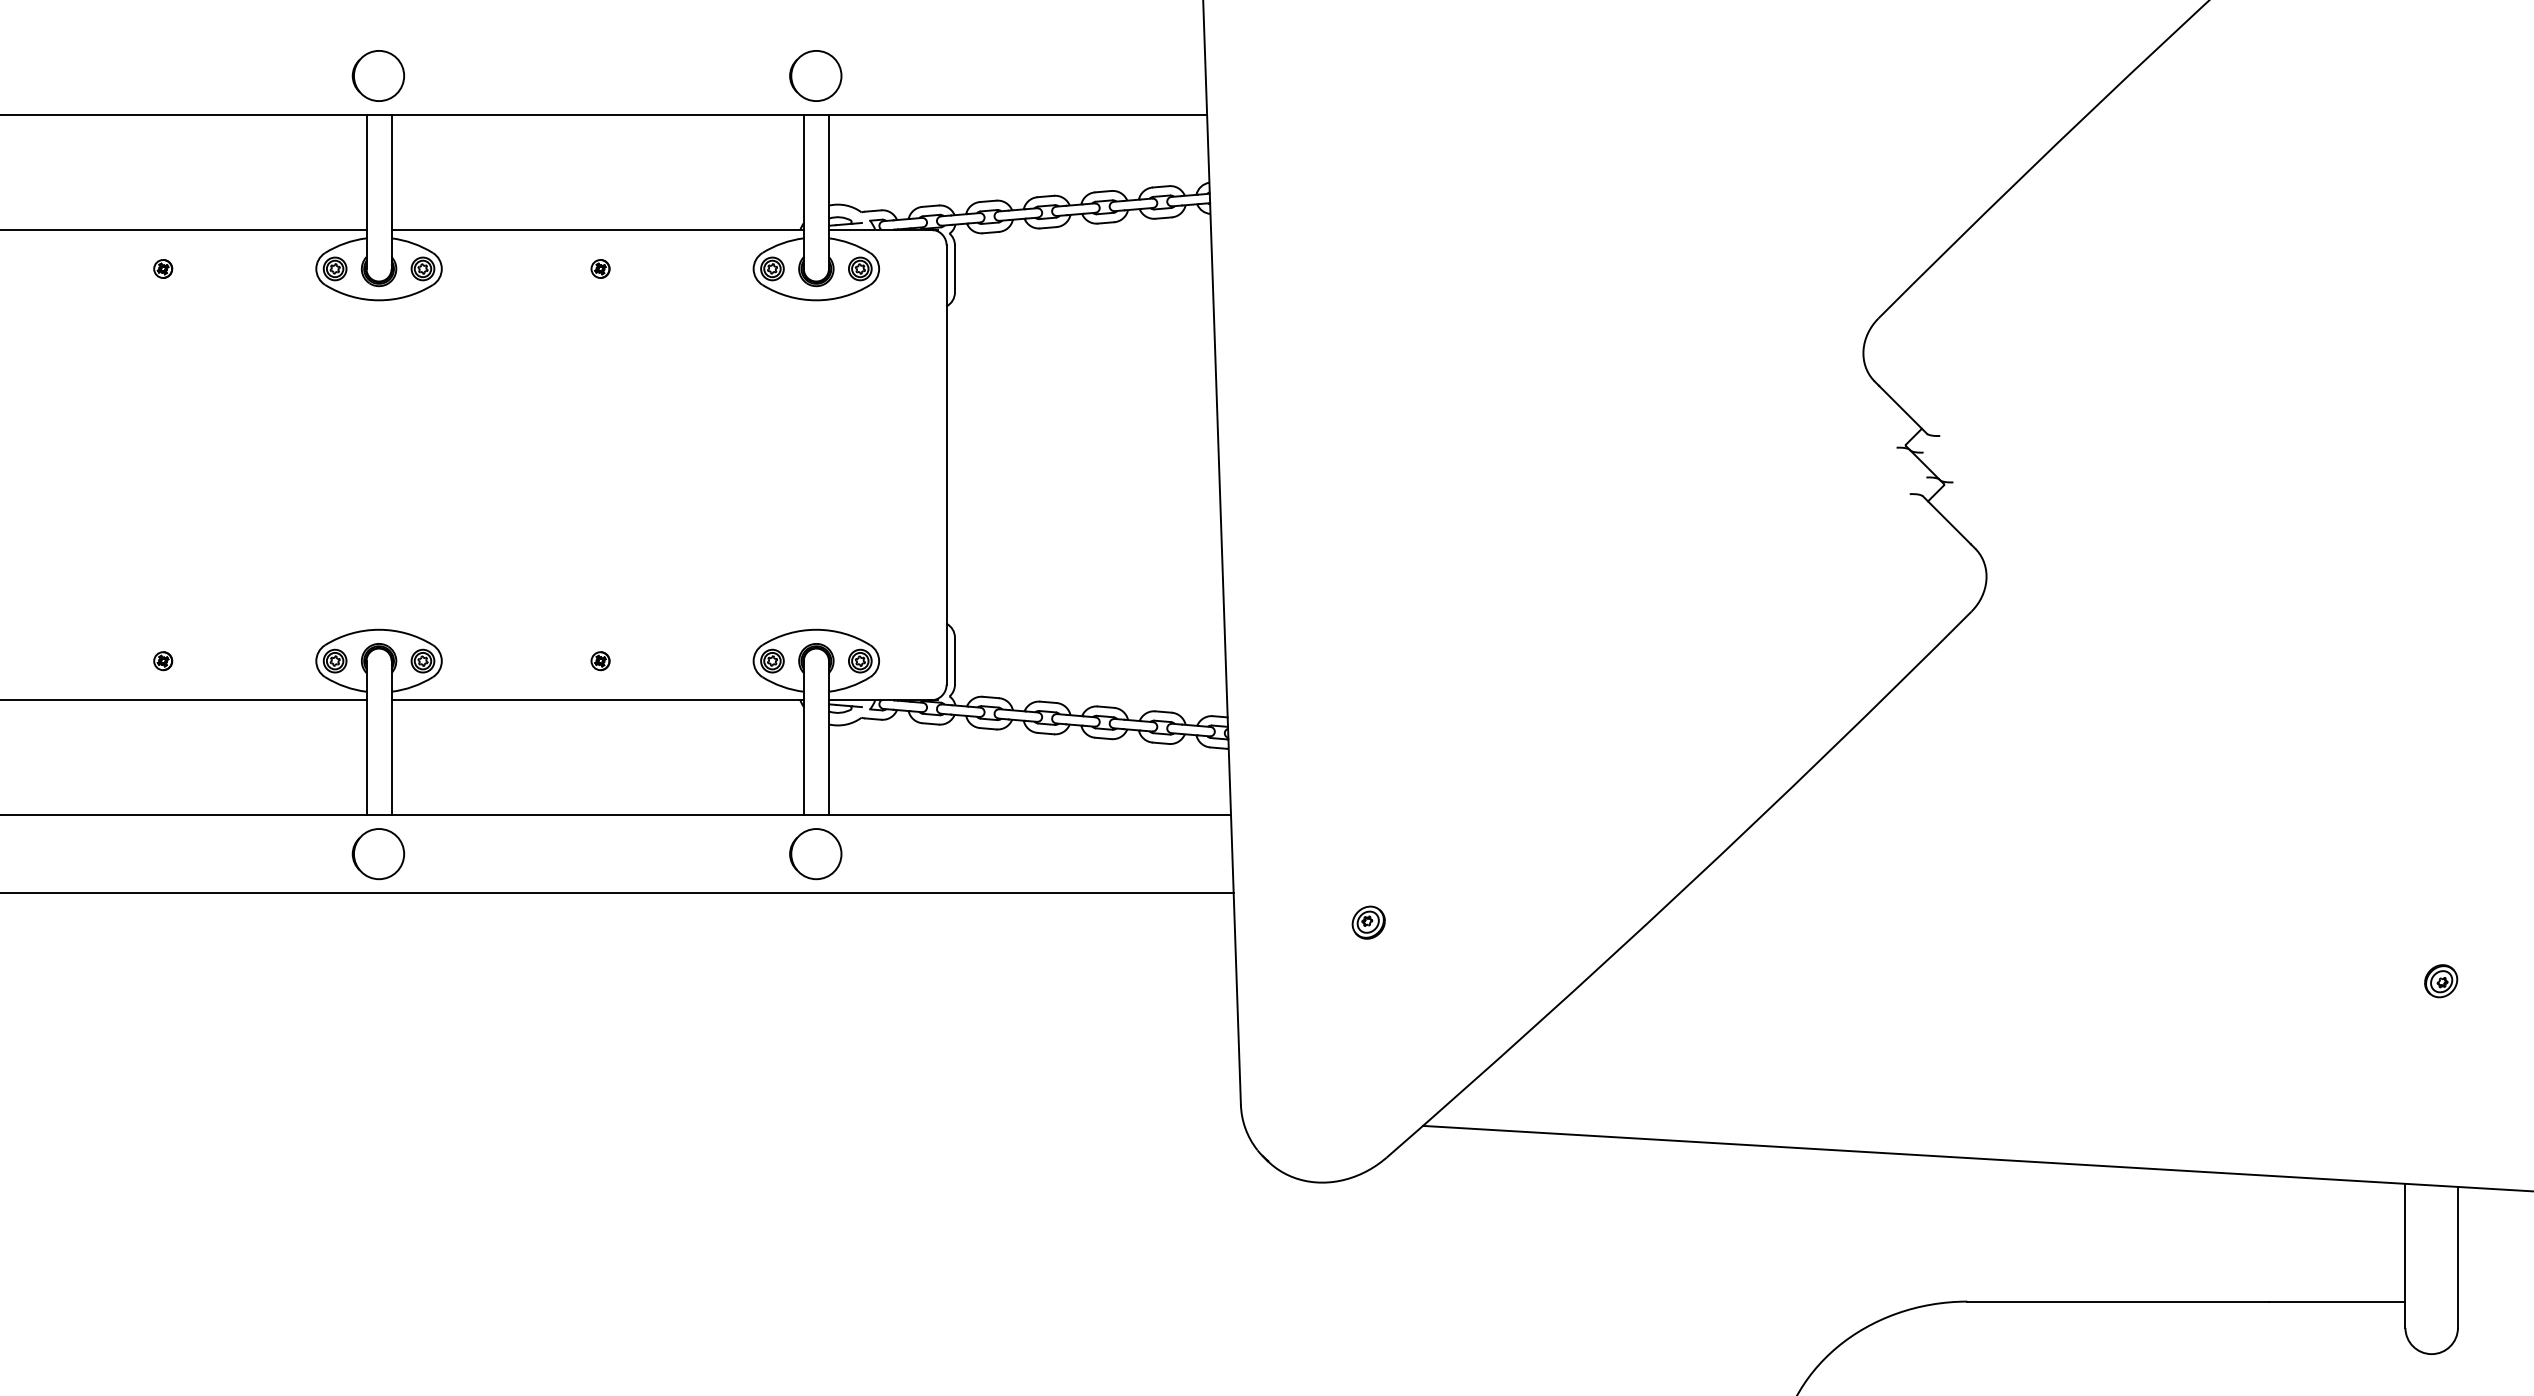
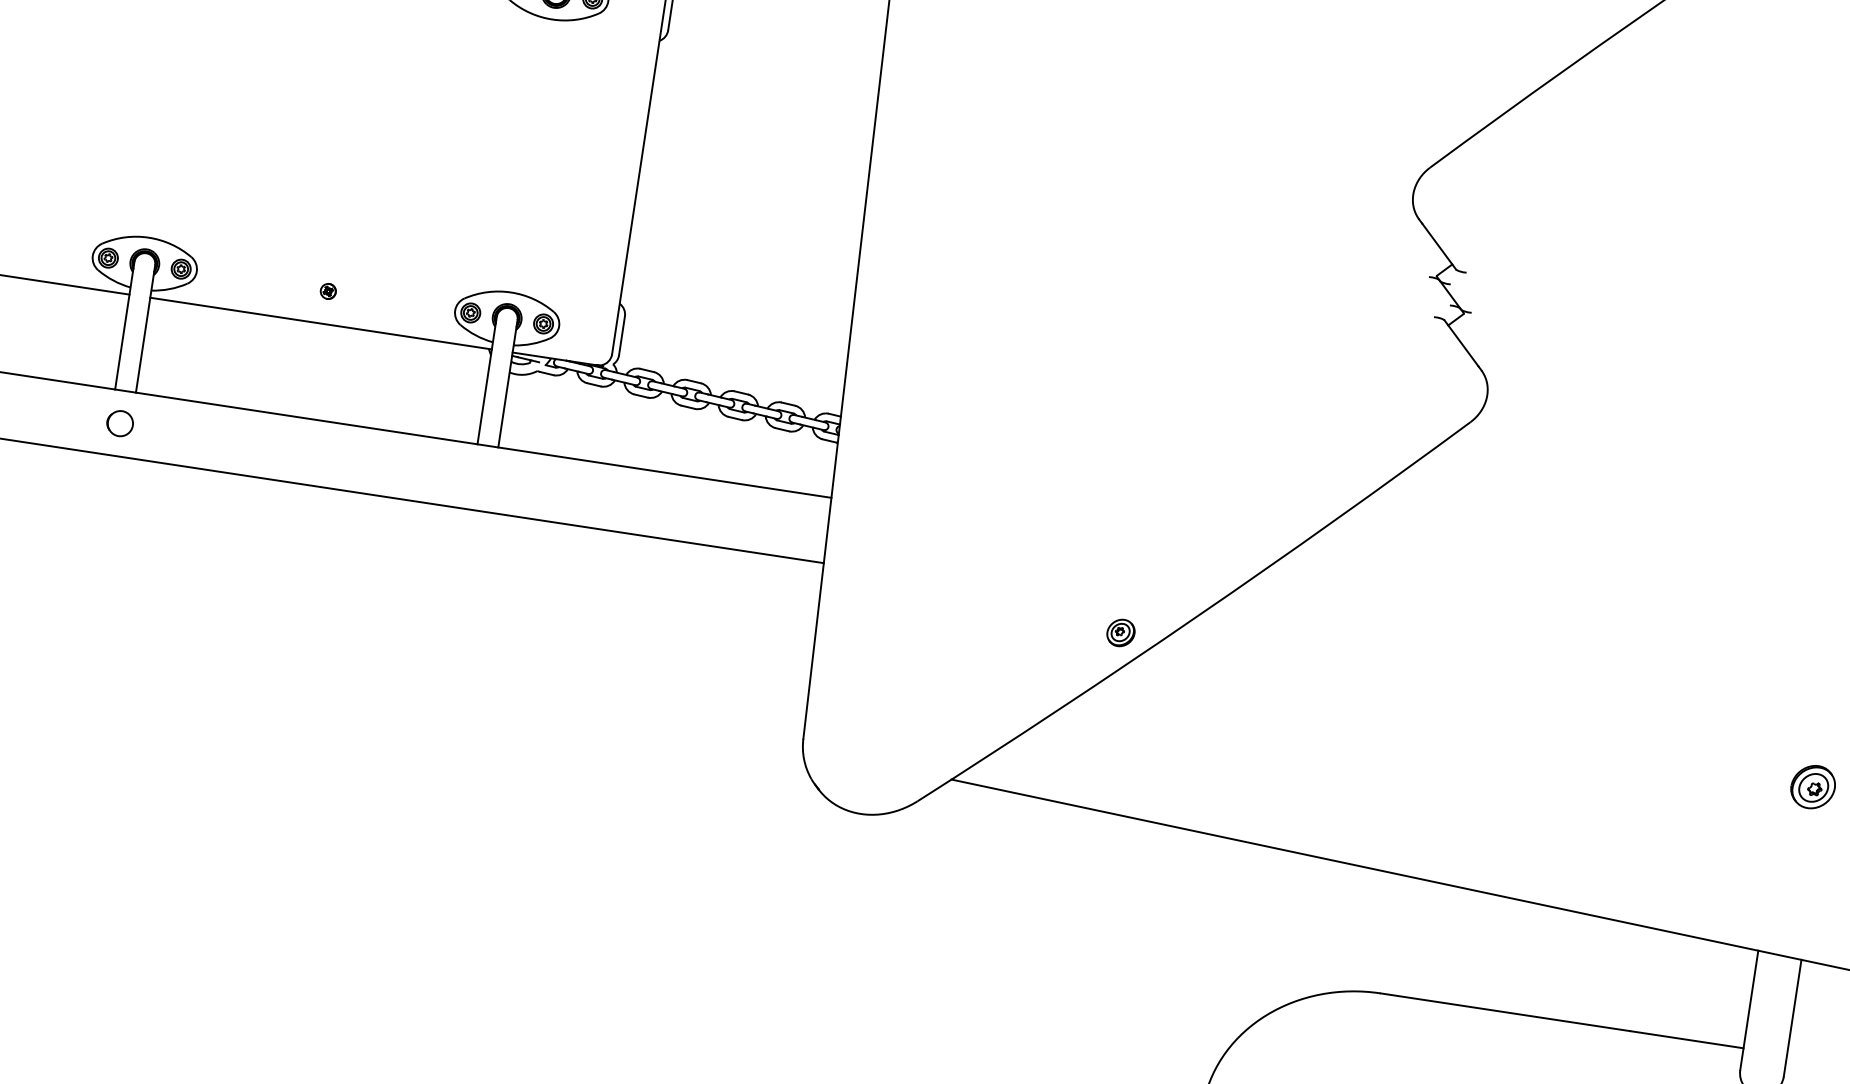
part: (378, 854) -> (120, 423), size x0.6
part: (815, 854) -> (482, 478), removed
part: (1368, 922) -> (1120, 632), moved
part: (2441, 981) -> (1813, 787), size x1.6

